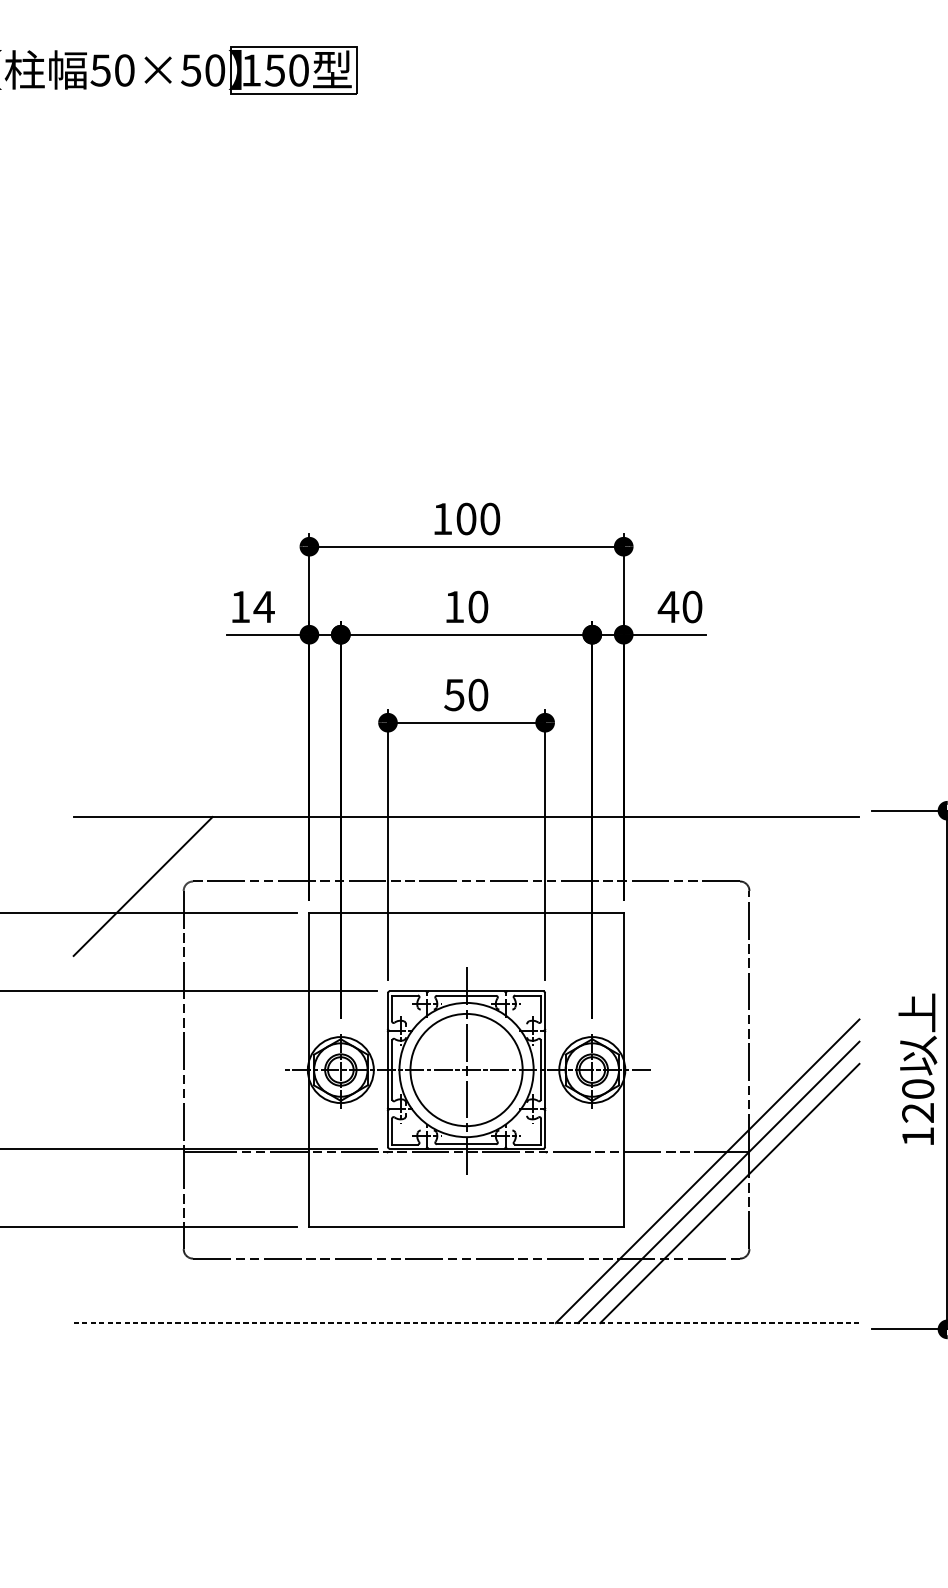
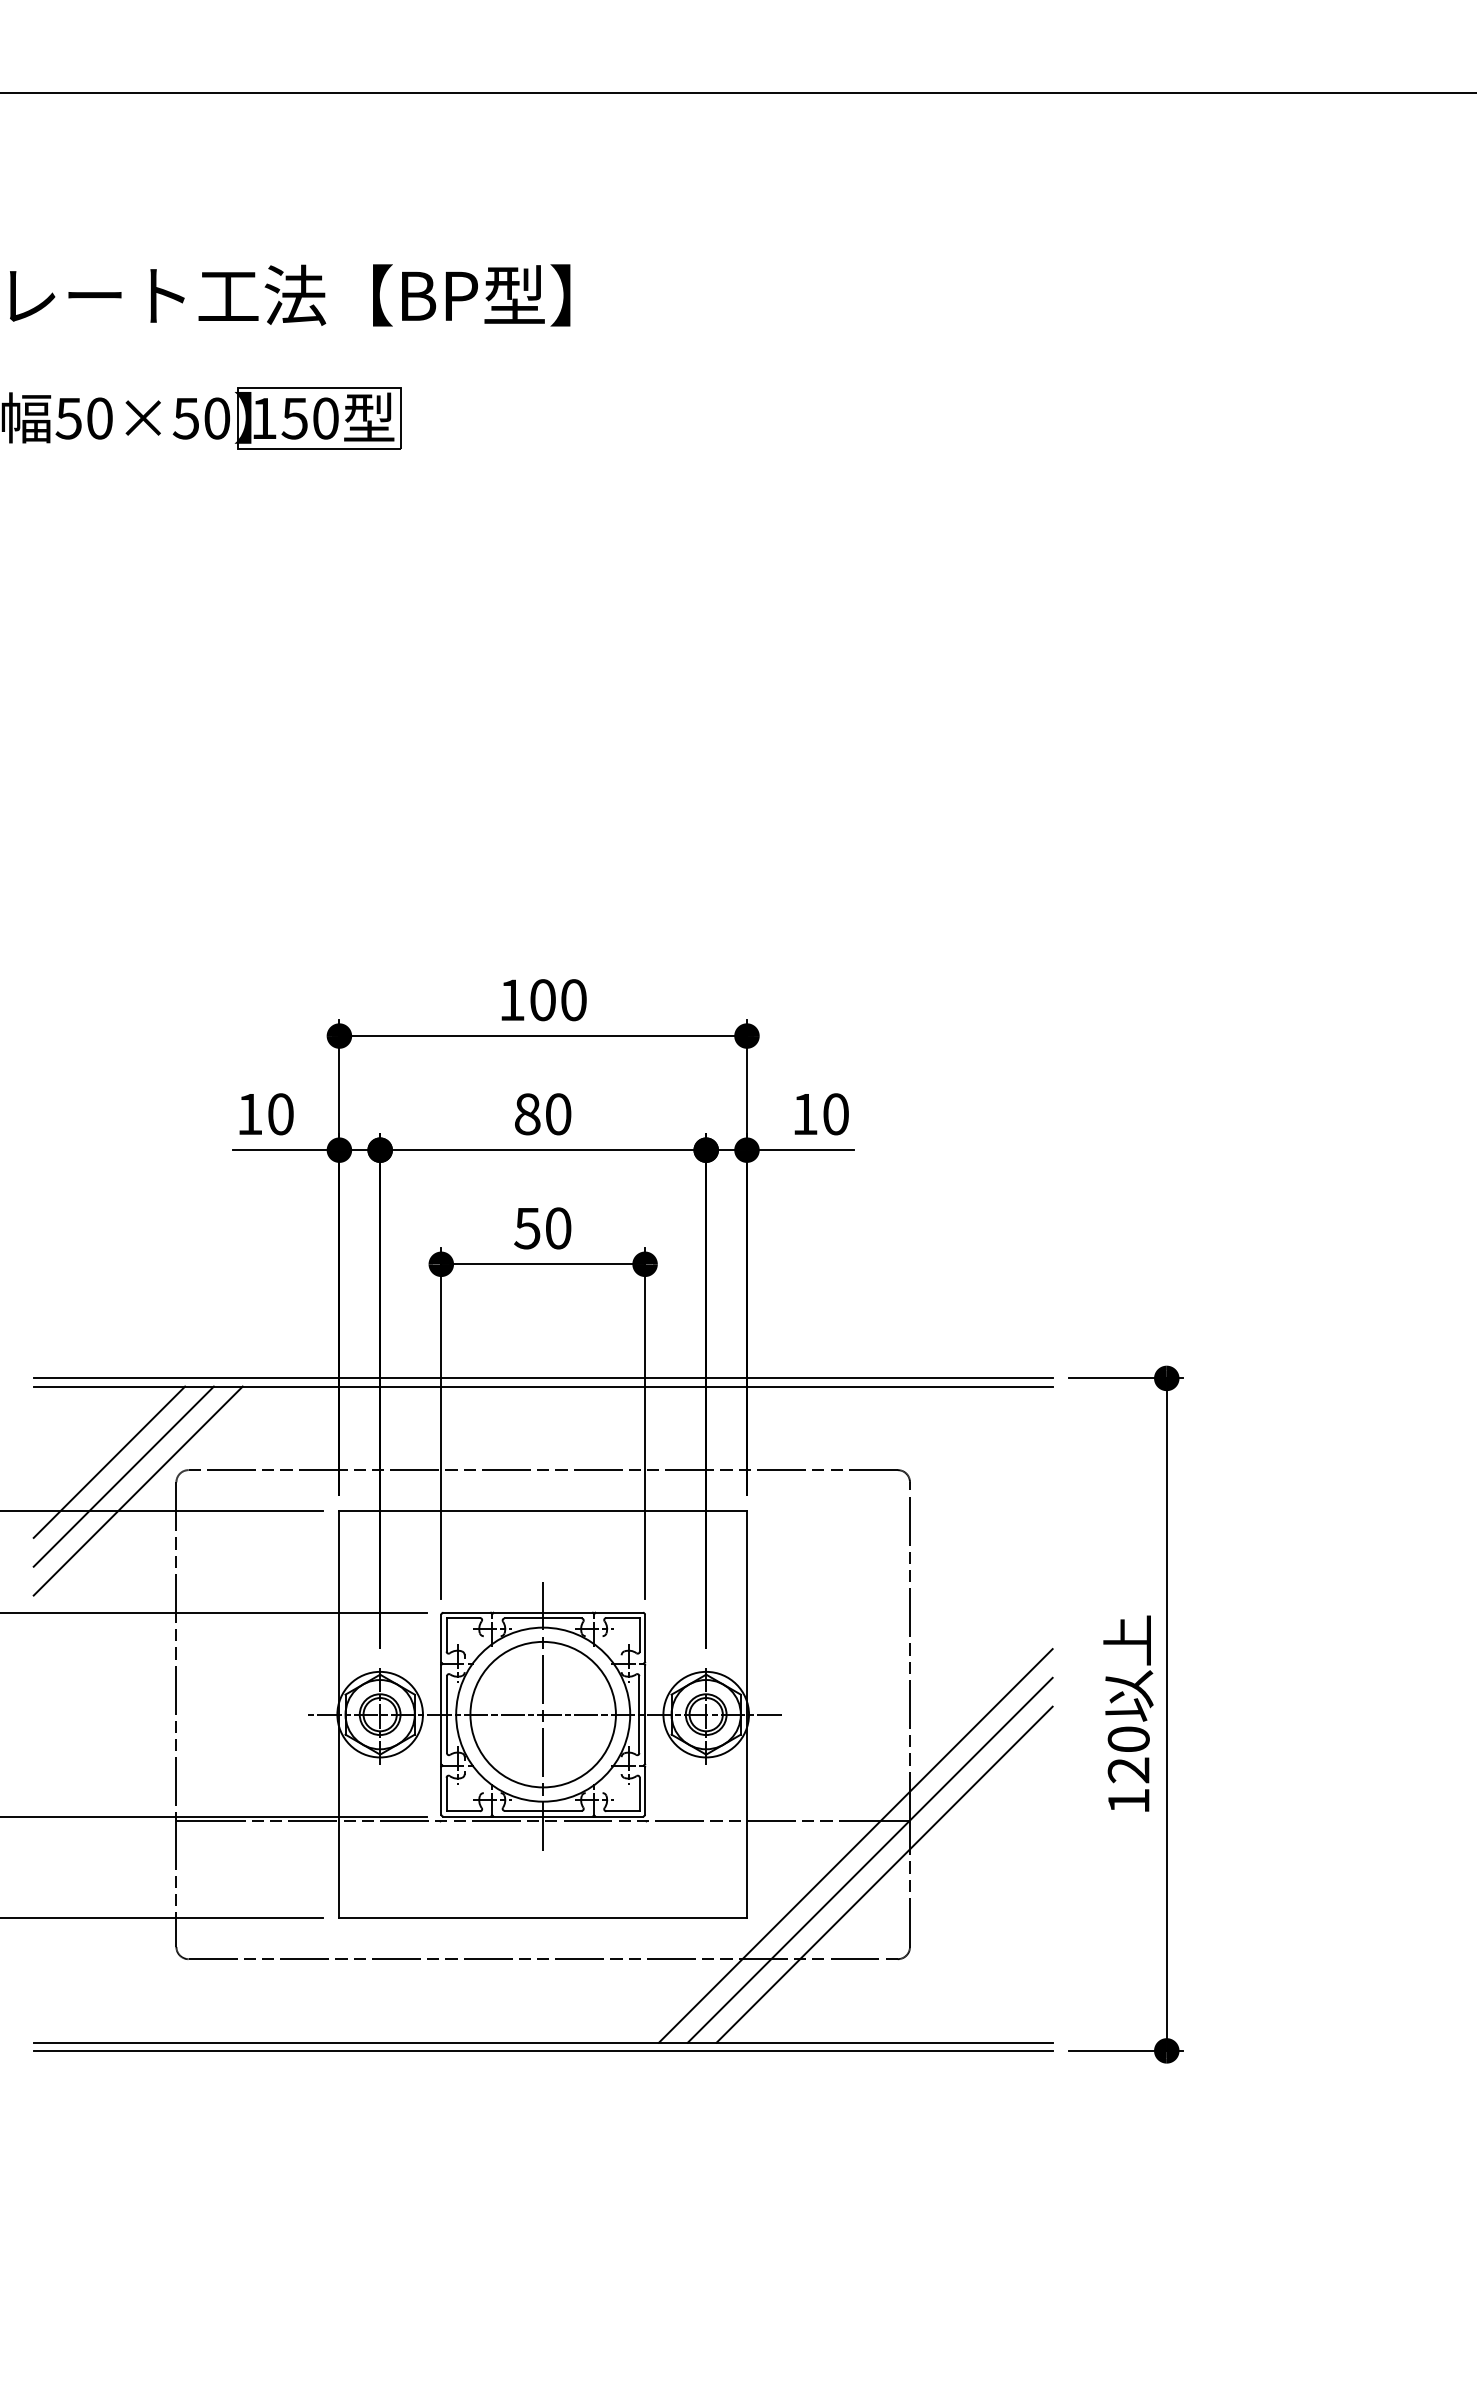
text: (263, 607) -> (280, 1114), 14 -> 10
text: (454, 607) -> (527, 1114), 10 -> 80
text: (668, 607) -> (804, 1114), 40 -> 10
line: (466, 810) -> (542, 1378), added
line: (132, 874) -> (109, 1461), added
line: (153, 897) -> (137, 1490), added
line: (466, 1322) -> (542, 2042), dashed -> solid
line: (466, 1329) -> (542, 2050), added

